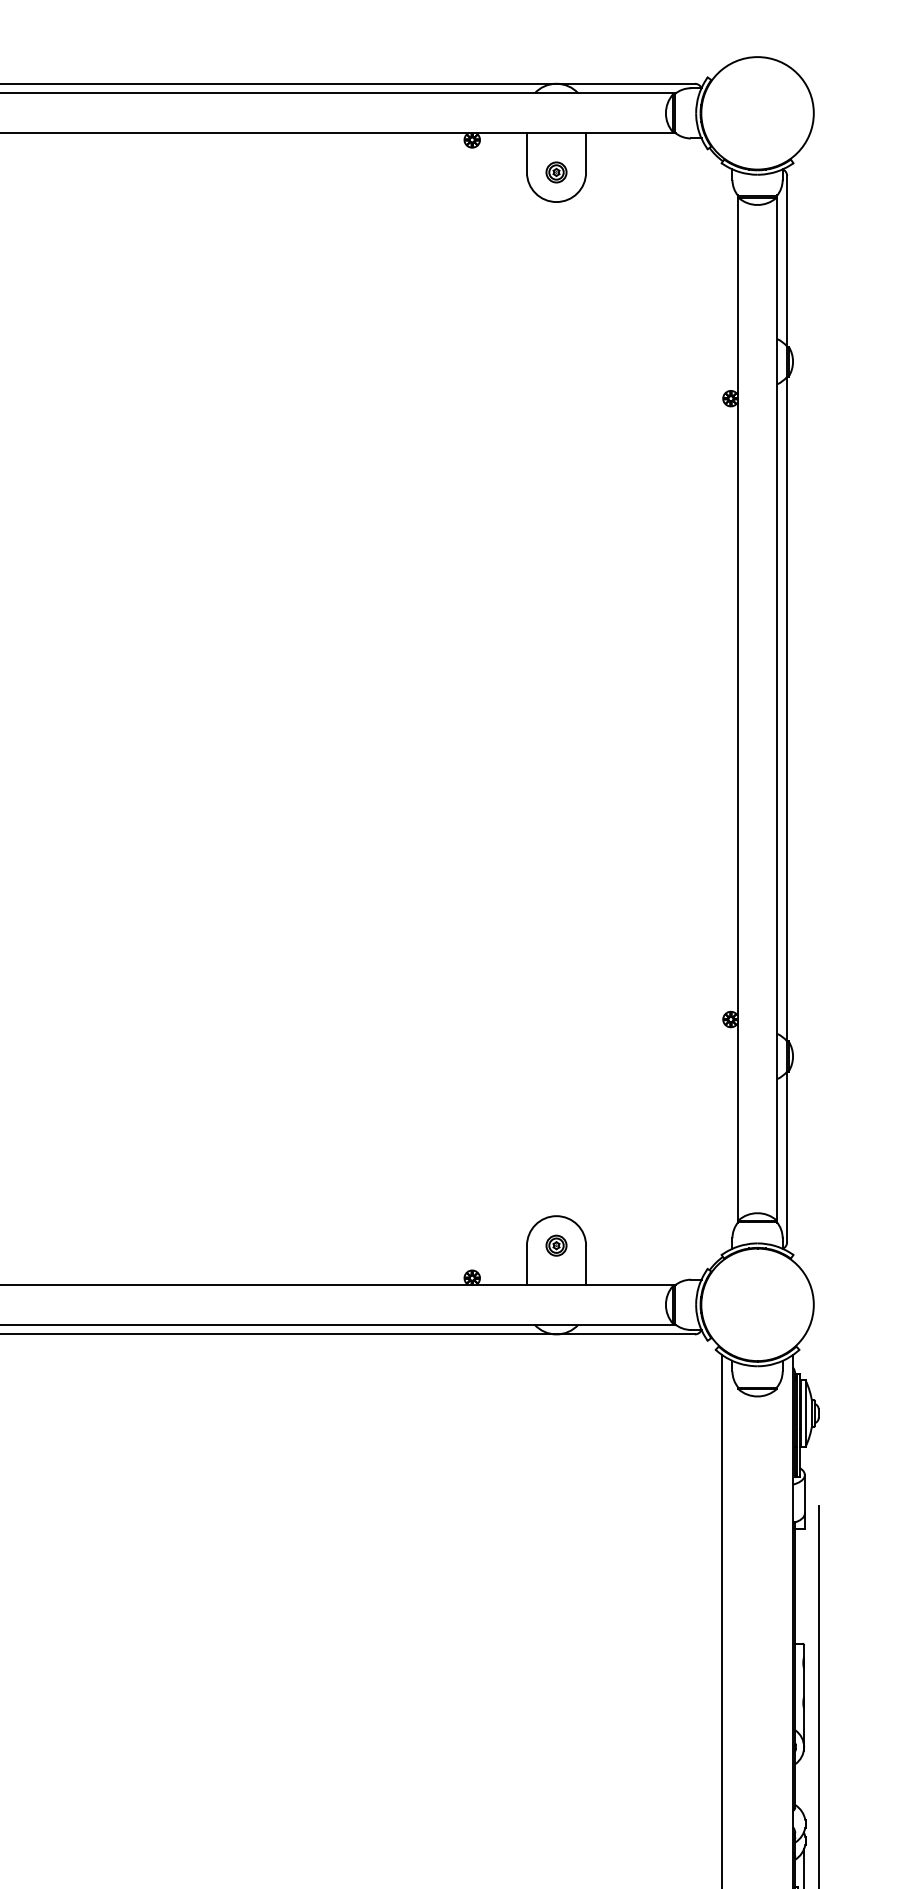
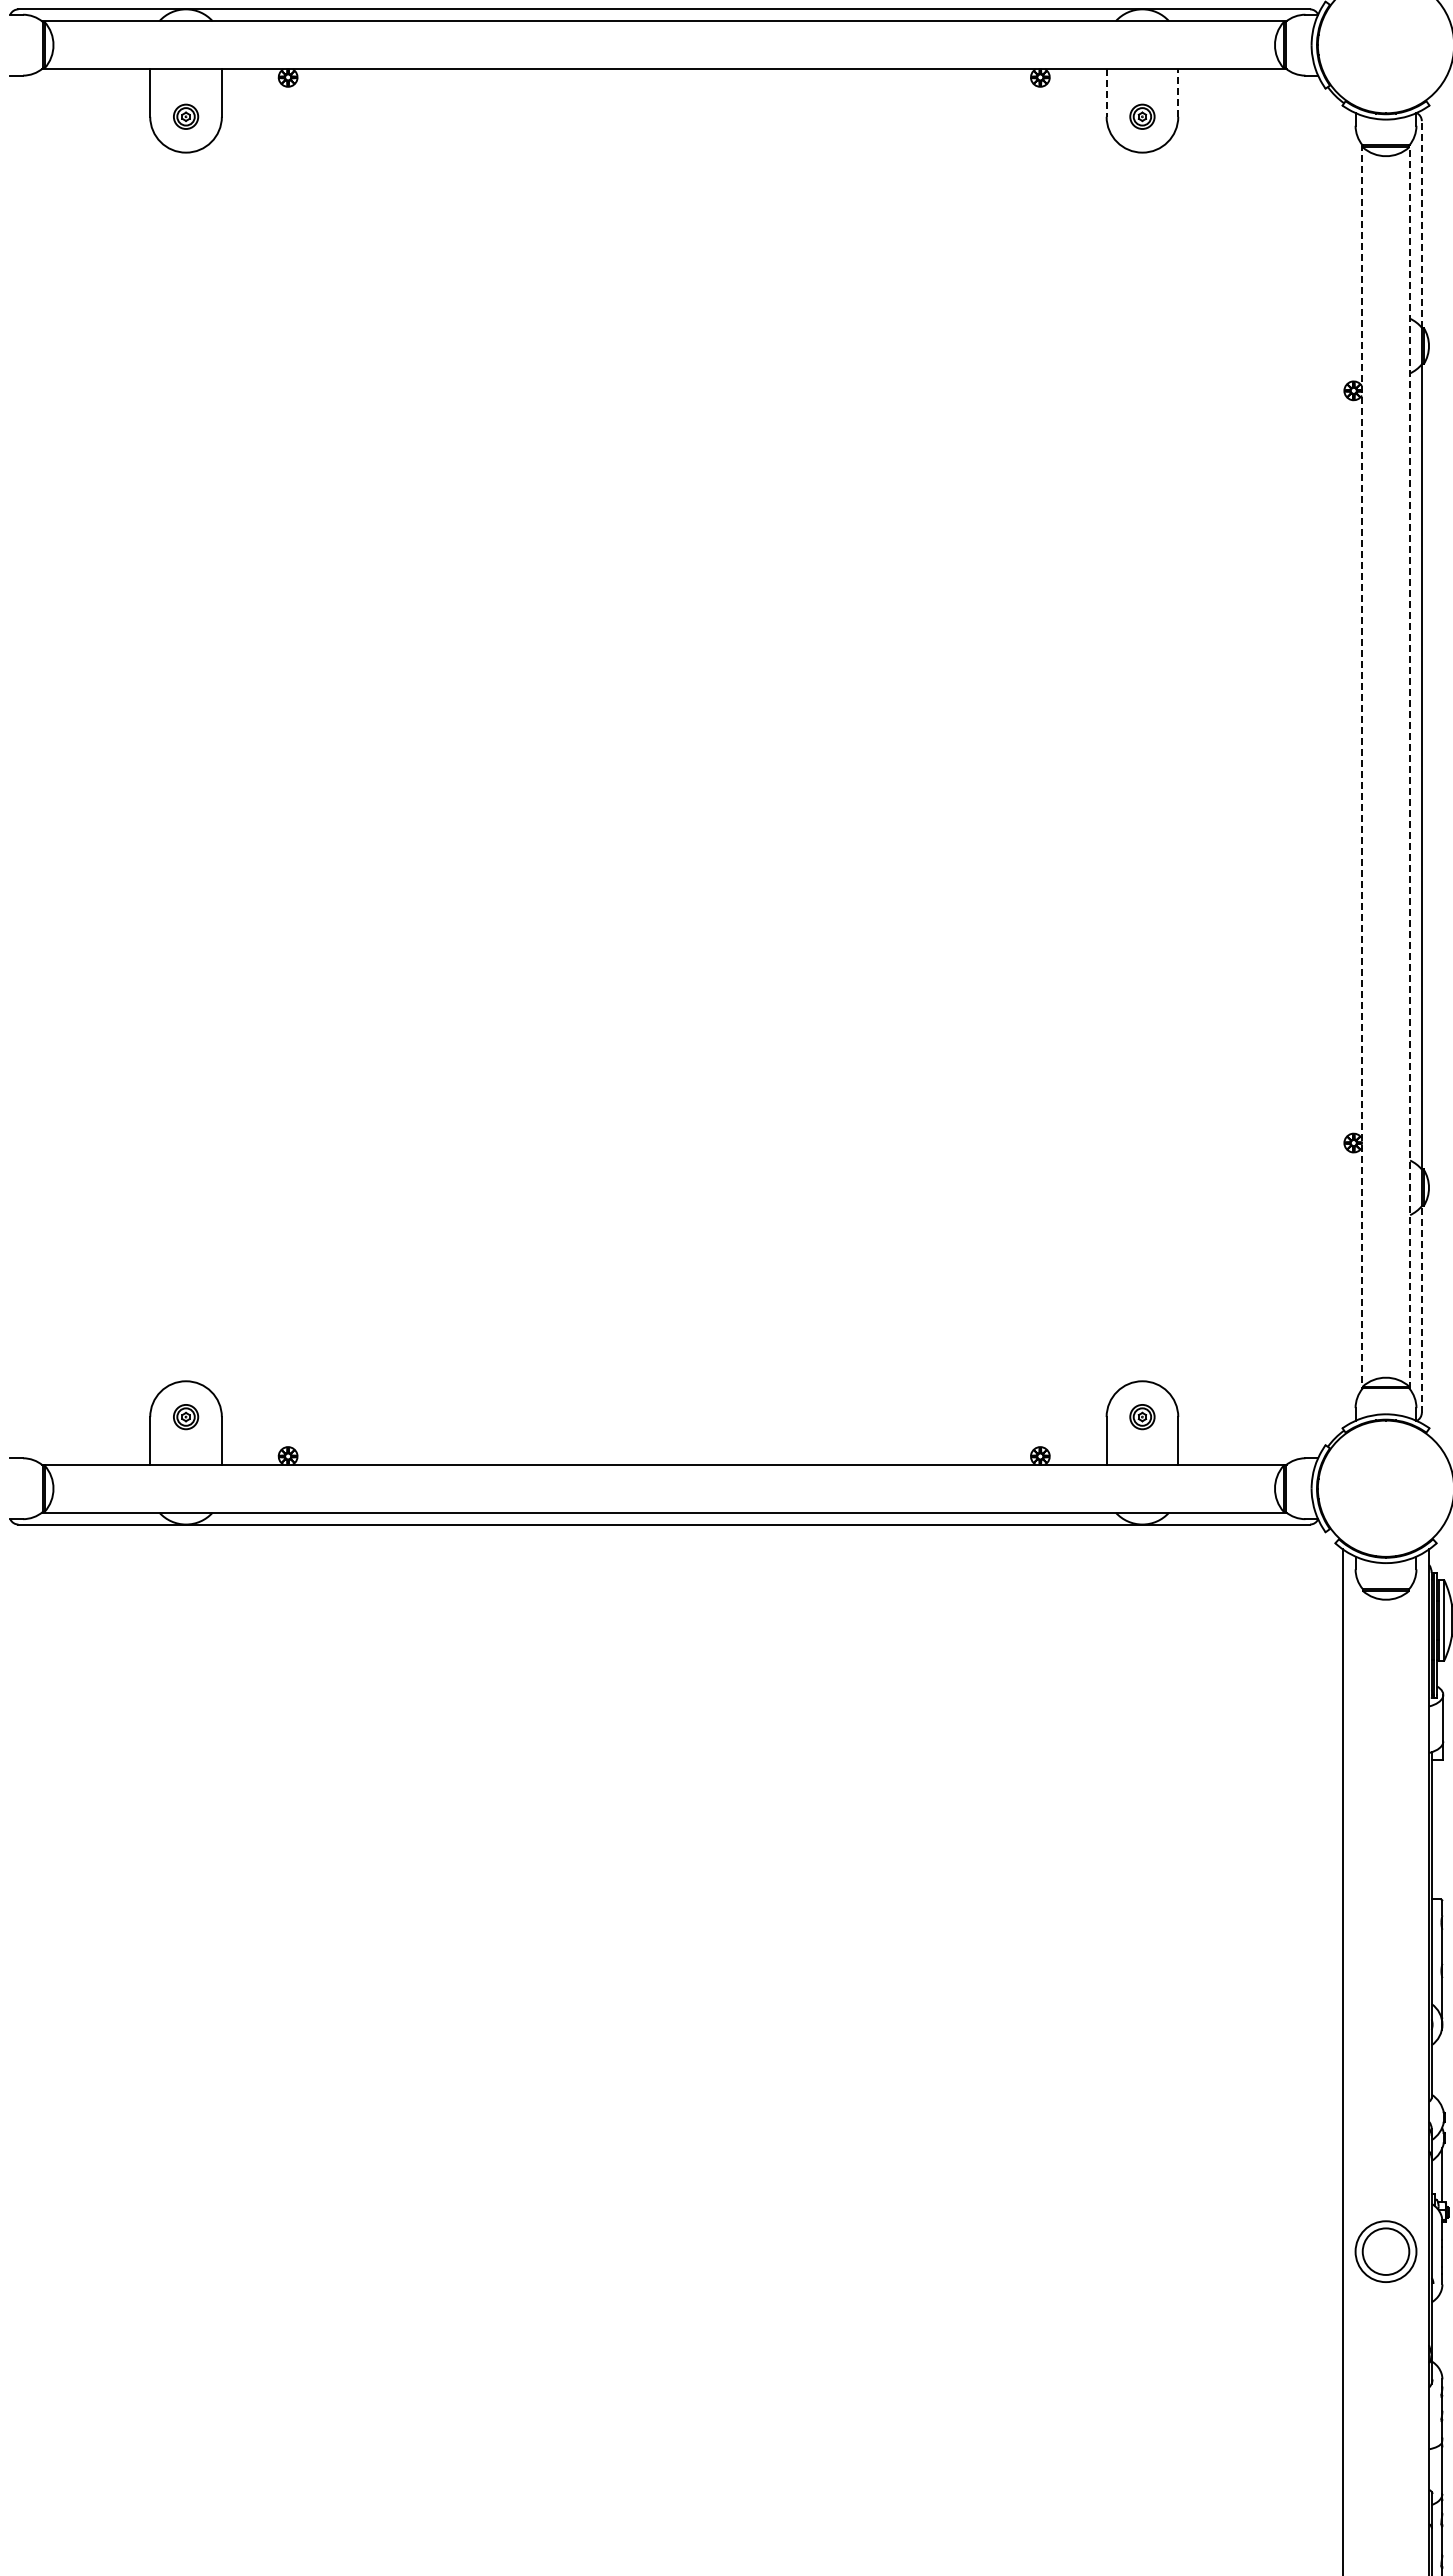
line: (526, 153) -> (1106, 93), solid -> dashed
line: (586, 153) -> (1178, 93), solid -> dashed
line: (786, 260) -> (1421, 223), solid -> dashed
line: (777, 708) -> (1410, 766), solid -> dashed
line: (737, 709) -> (1361, 767), solid -> dashed
line: (786, 1156) -> (1421, 1308), solid -> dashed

